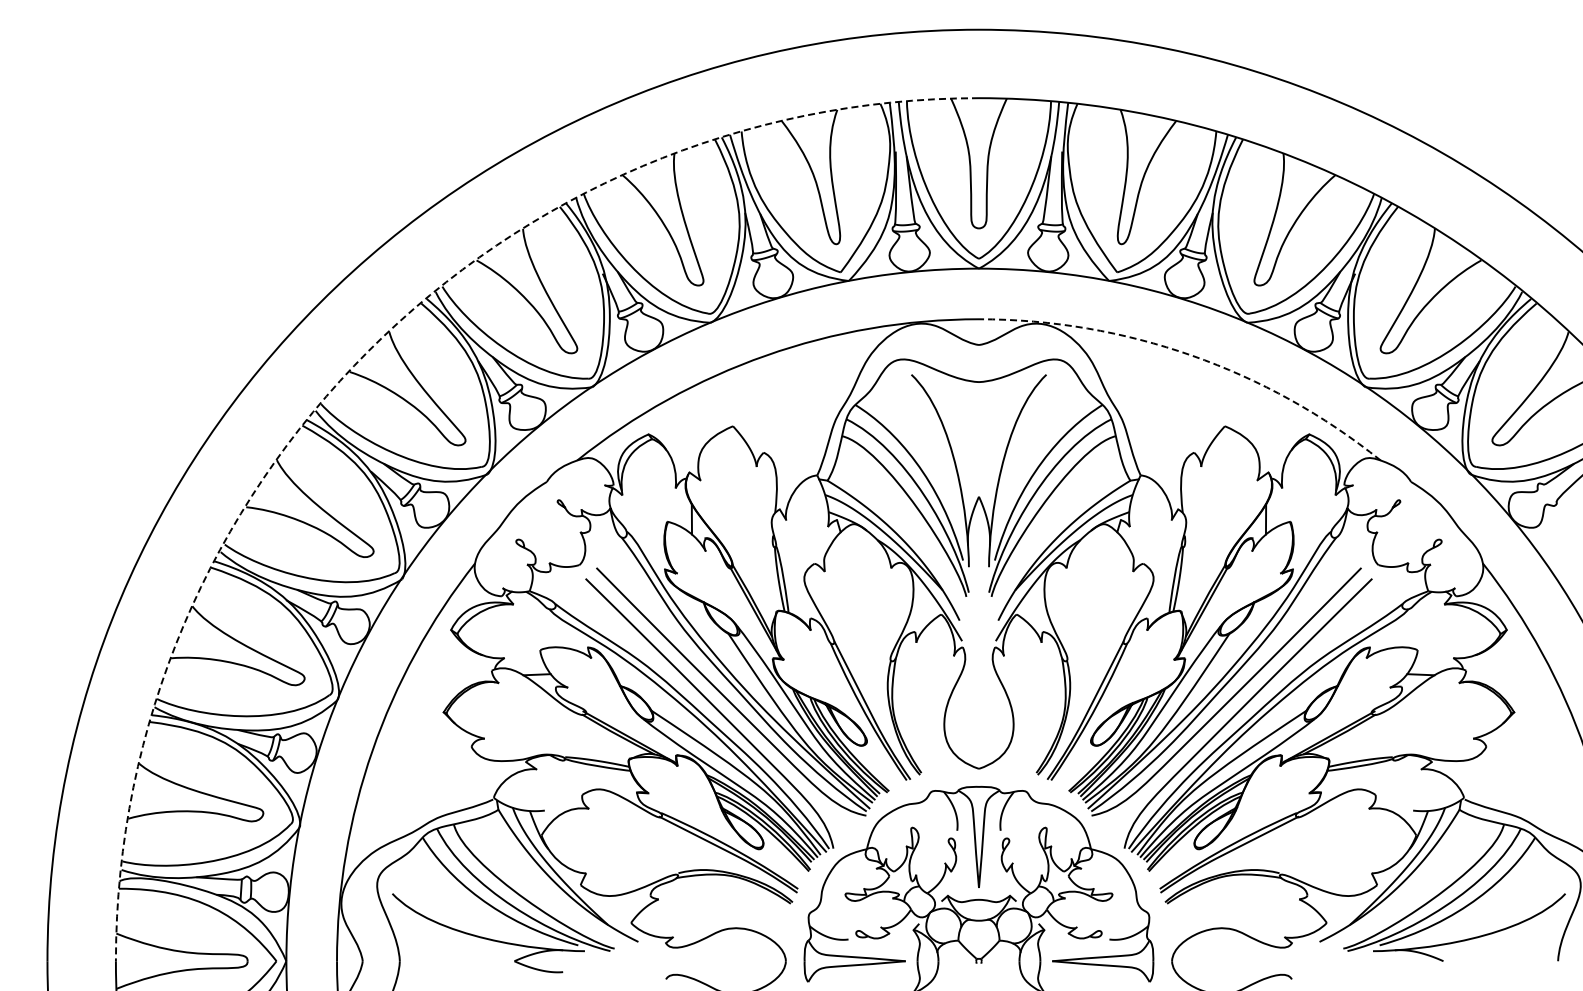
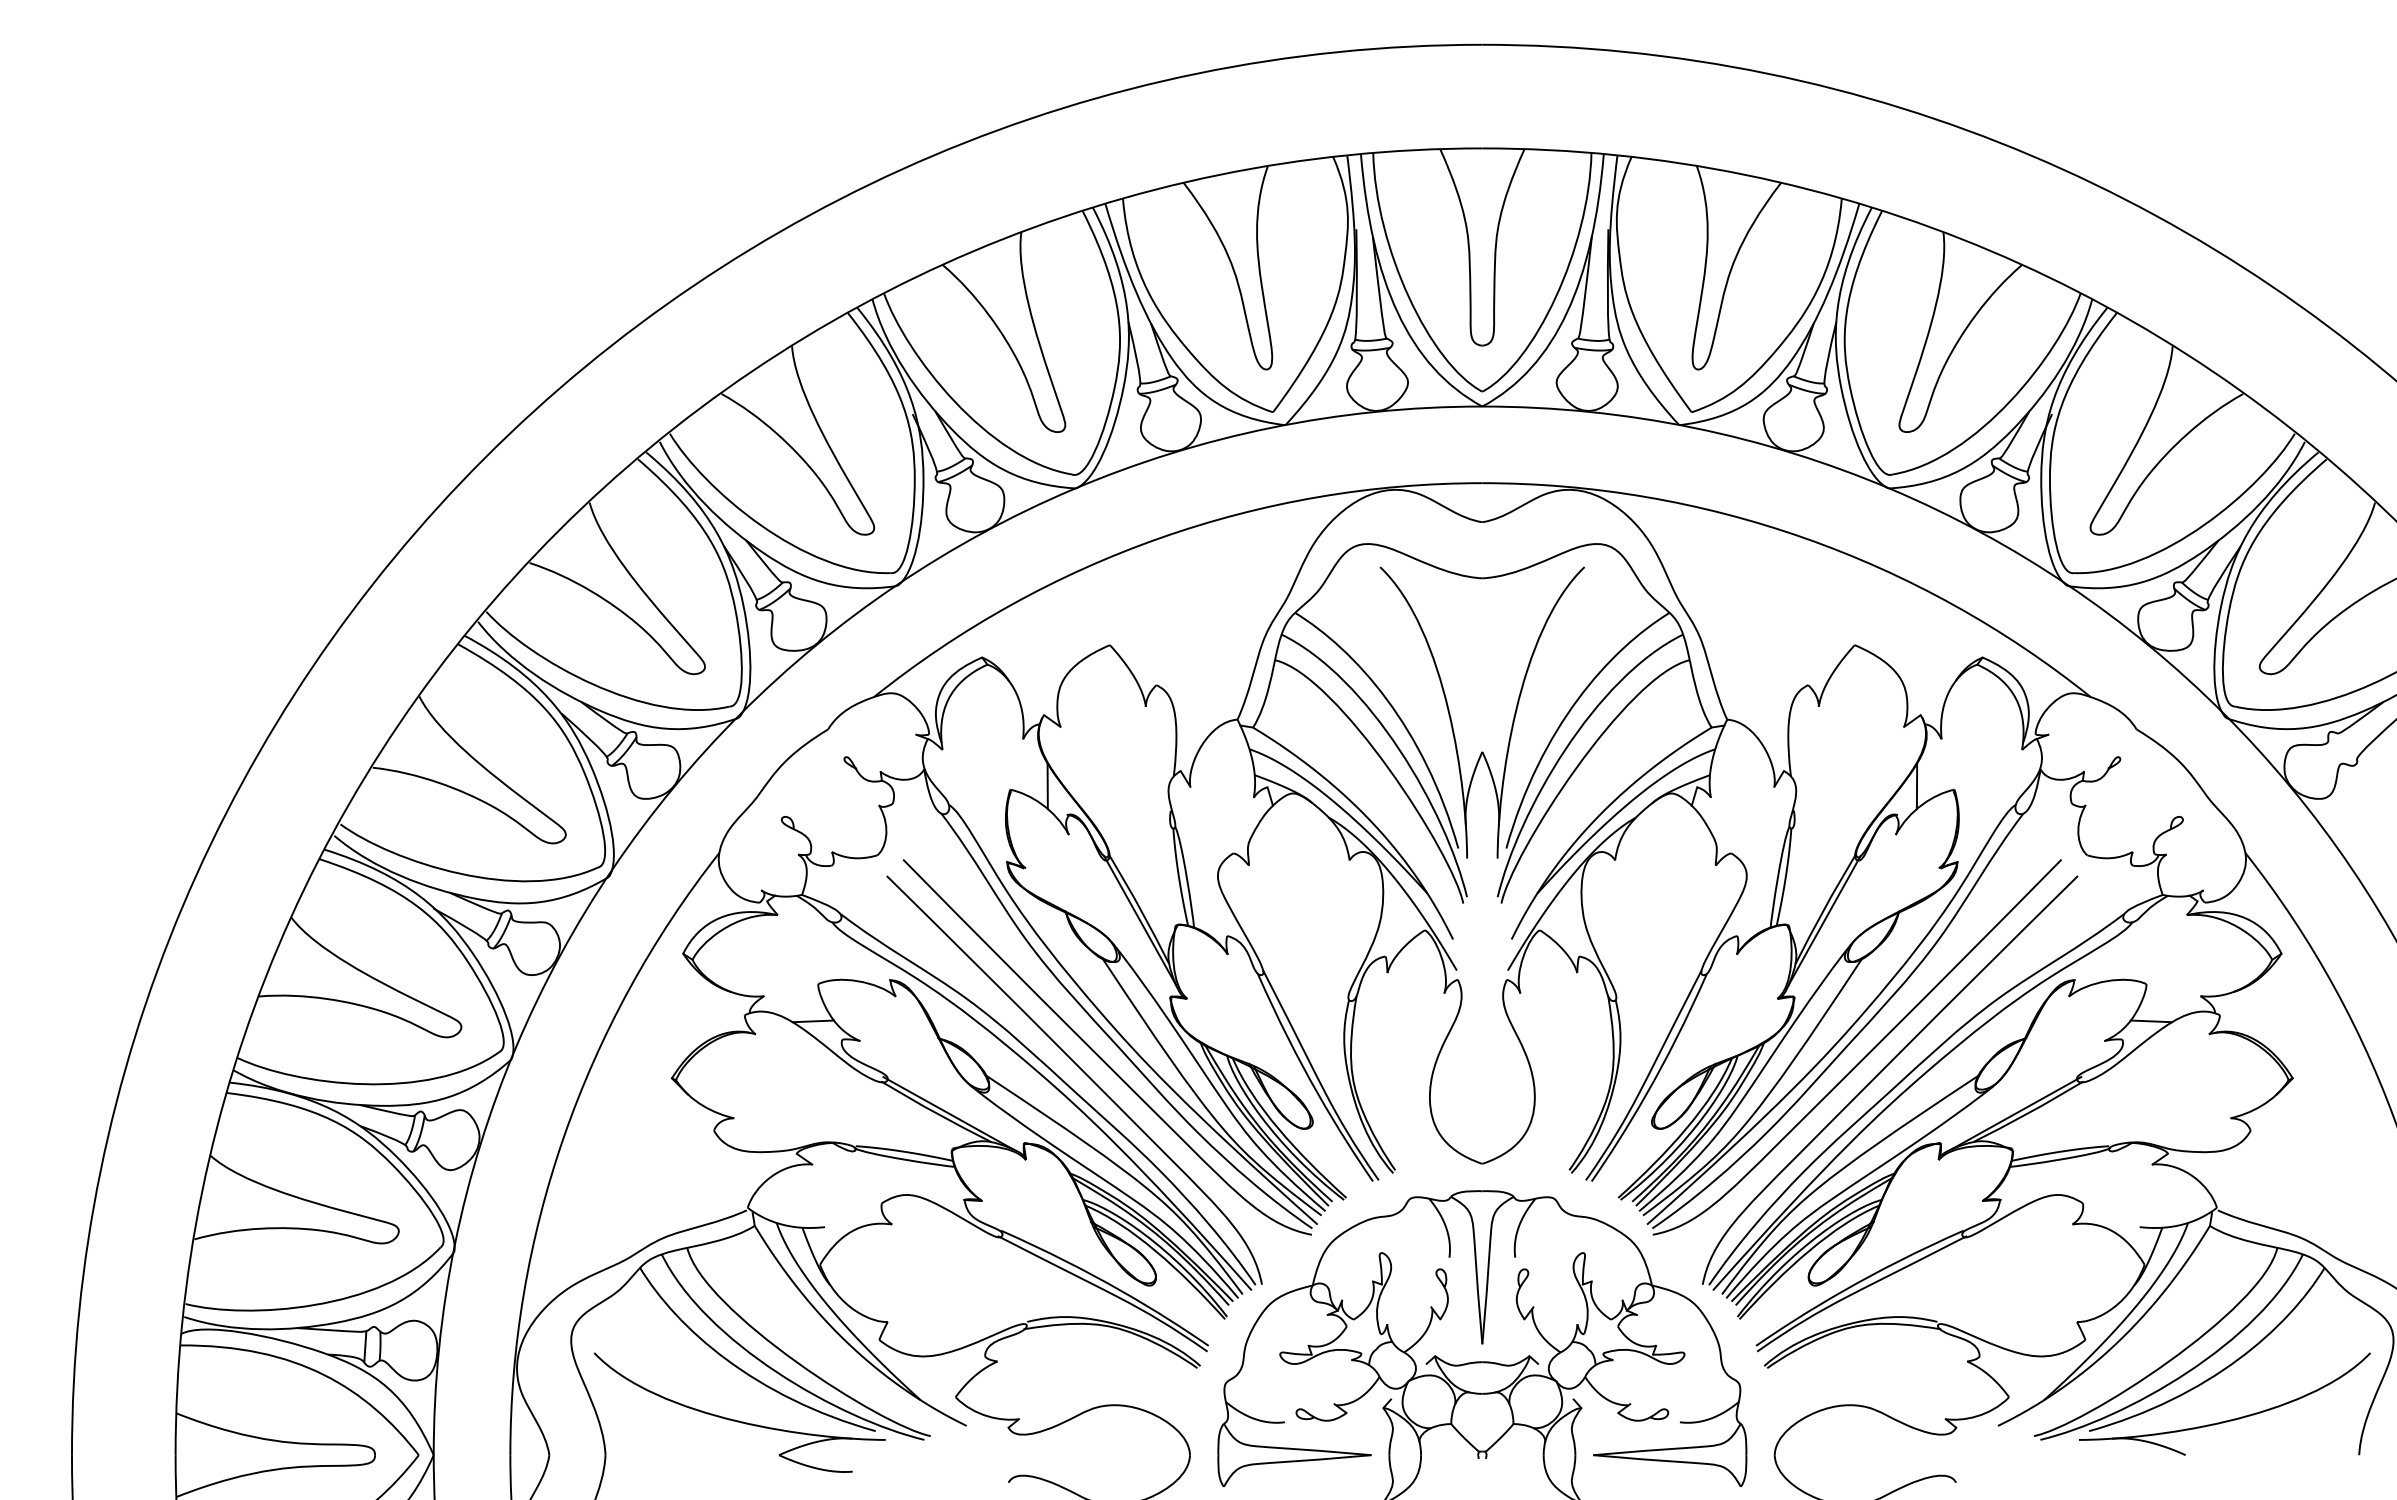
arc: (368, 350) -> (558, 530), dashed -> solid
arc: (1191, 355) -> (1804, 538), dashed -> solid

